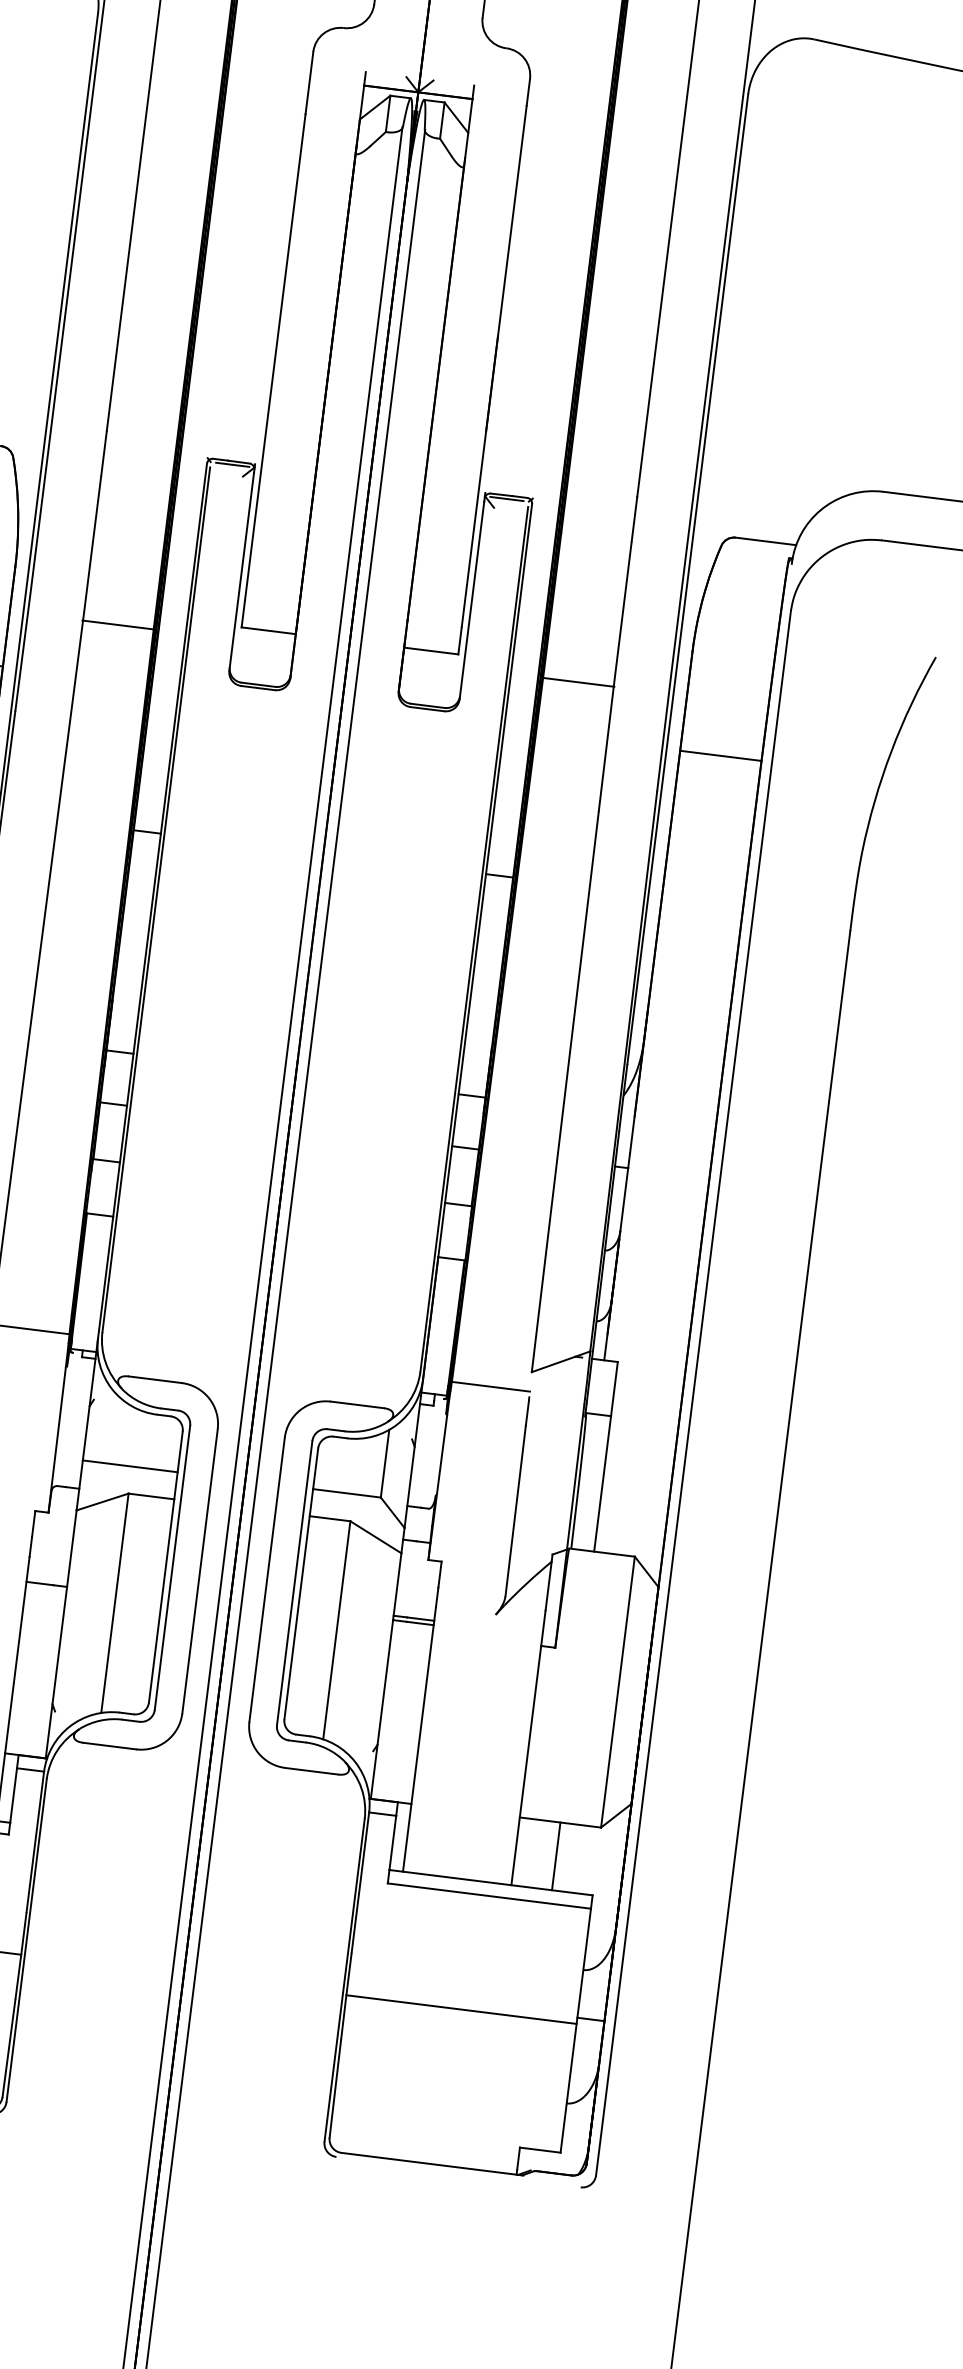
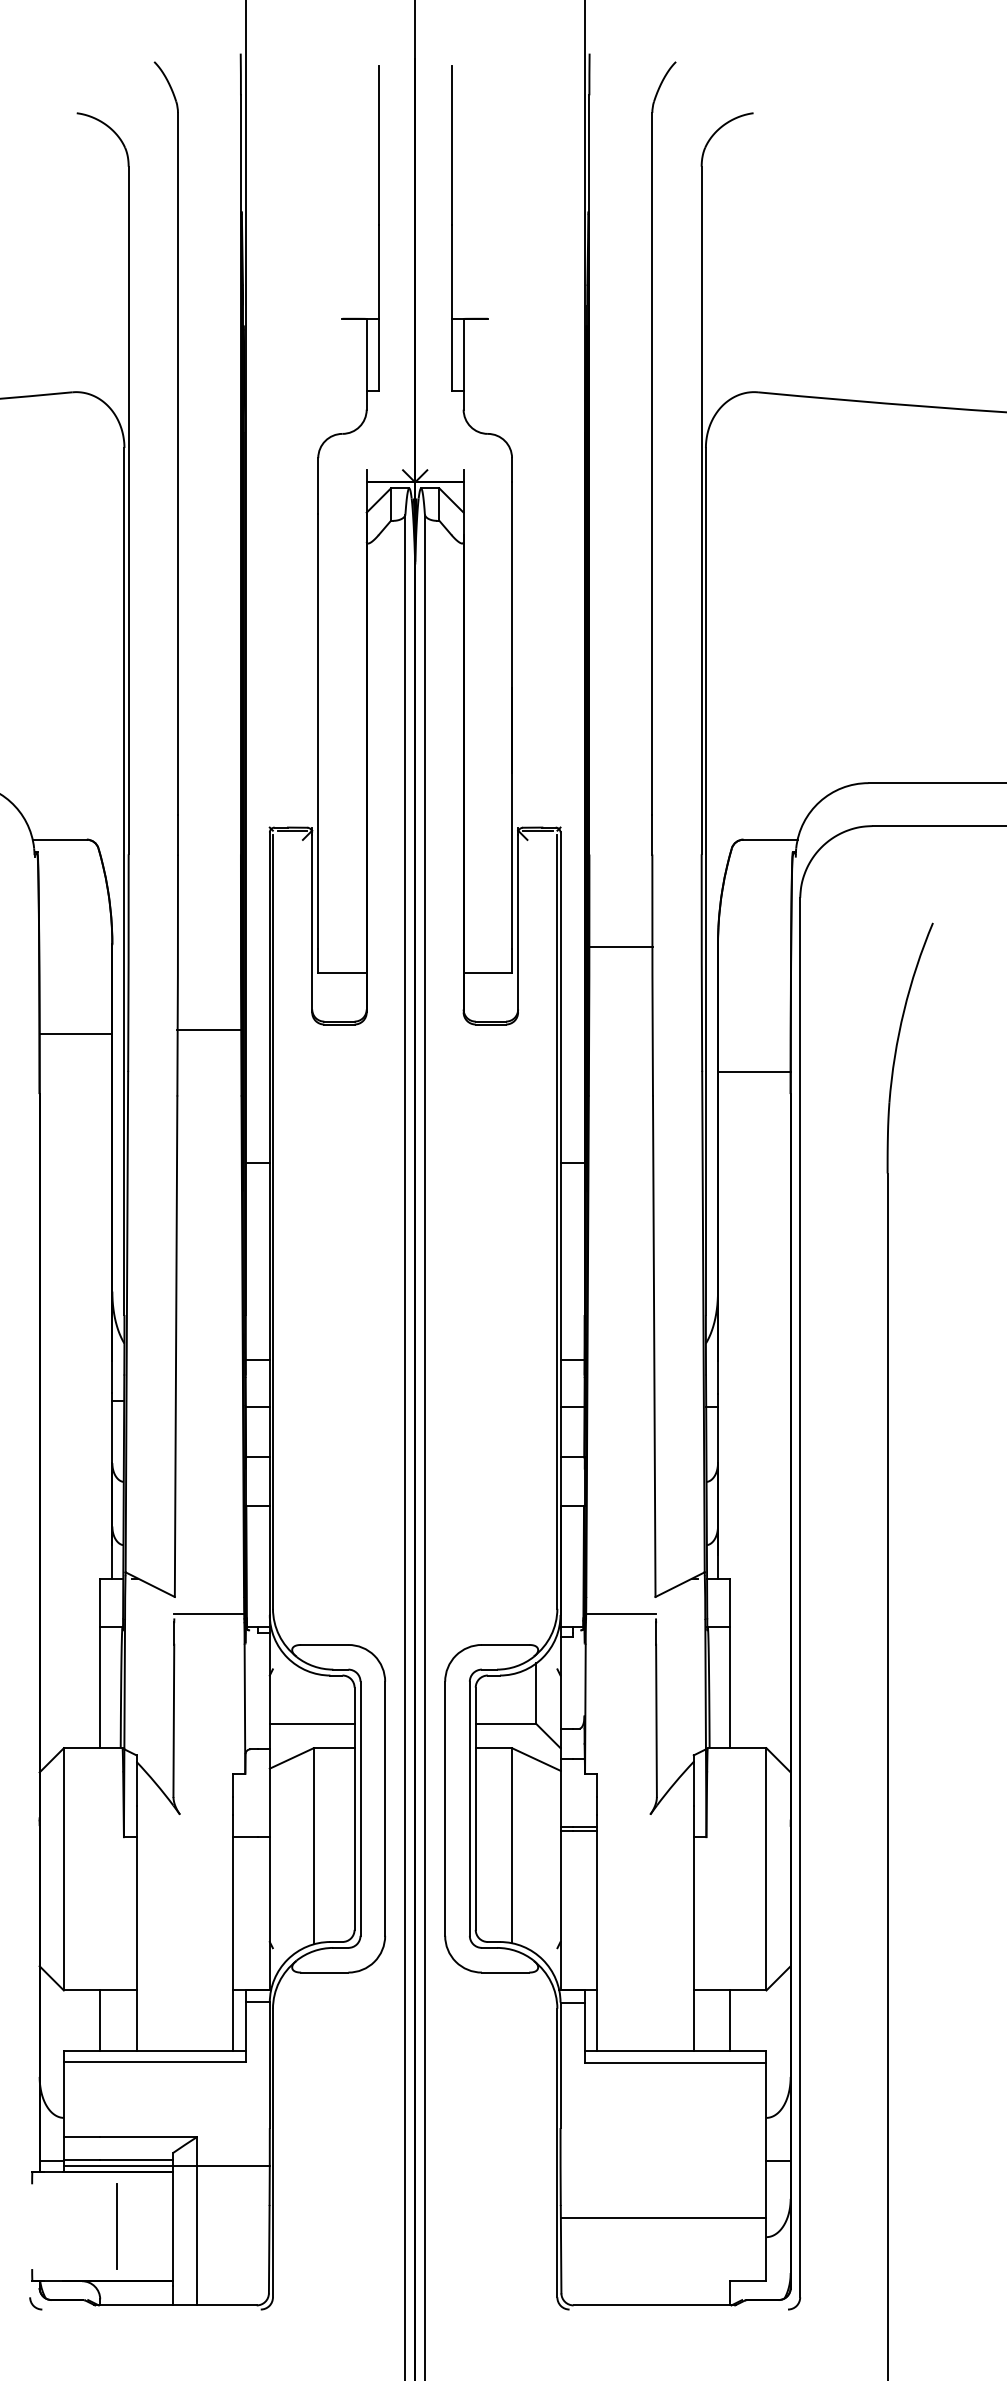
line: (118, 625) -> (209, 1030), moved
line: (577, 682) -> (620, 947), moved
line: (720, 755) -> (754, 1071), moved
line: (461, 2010) -> (663, 2218), moved

